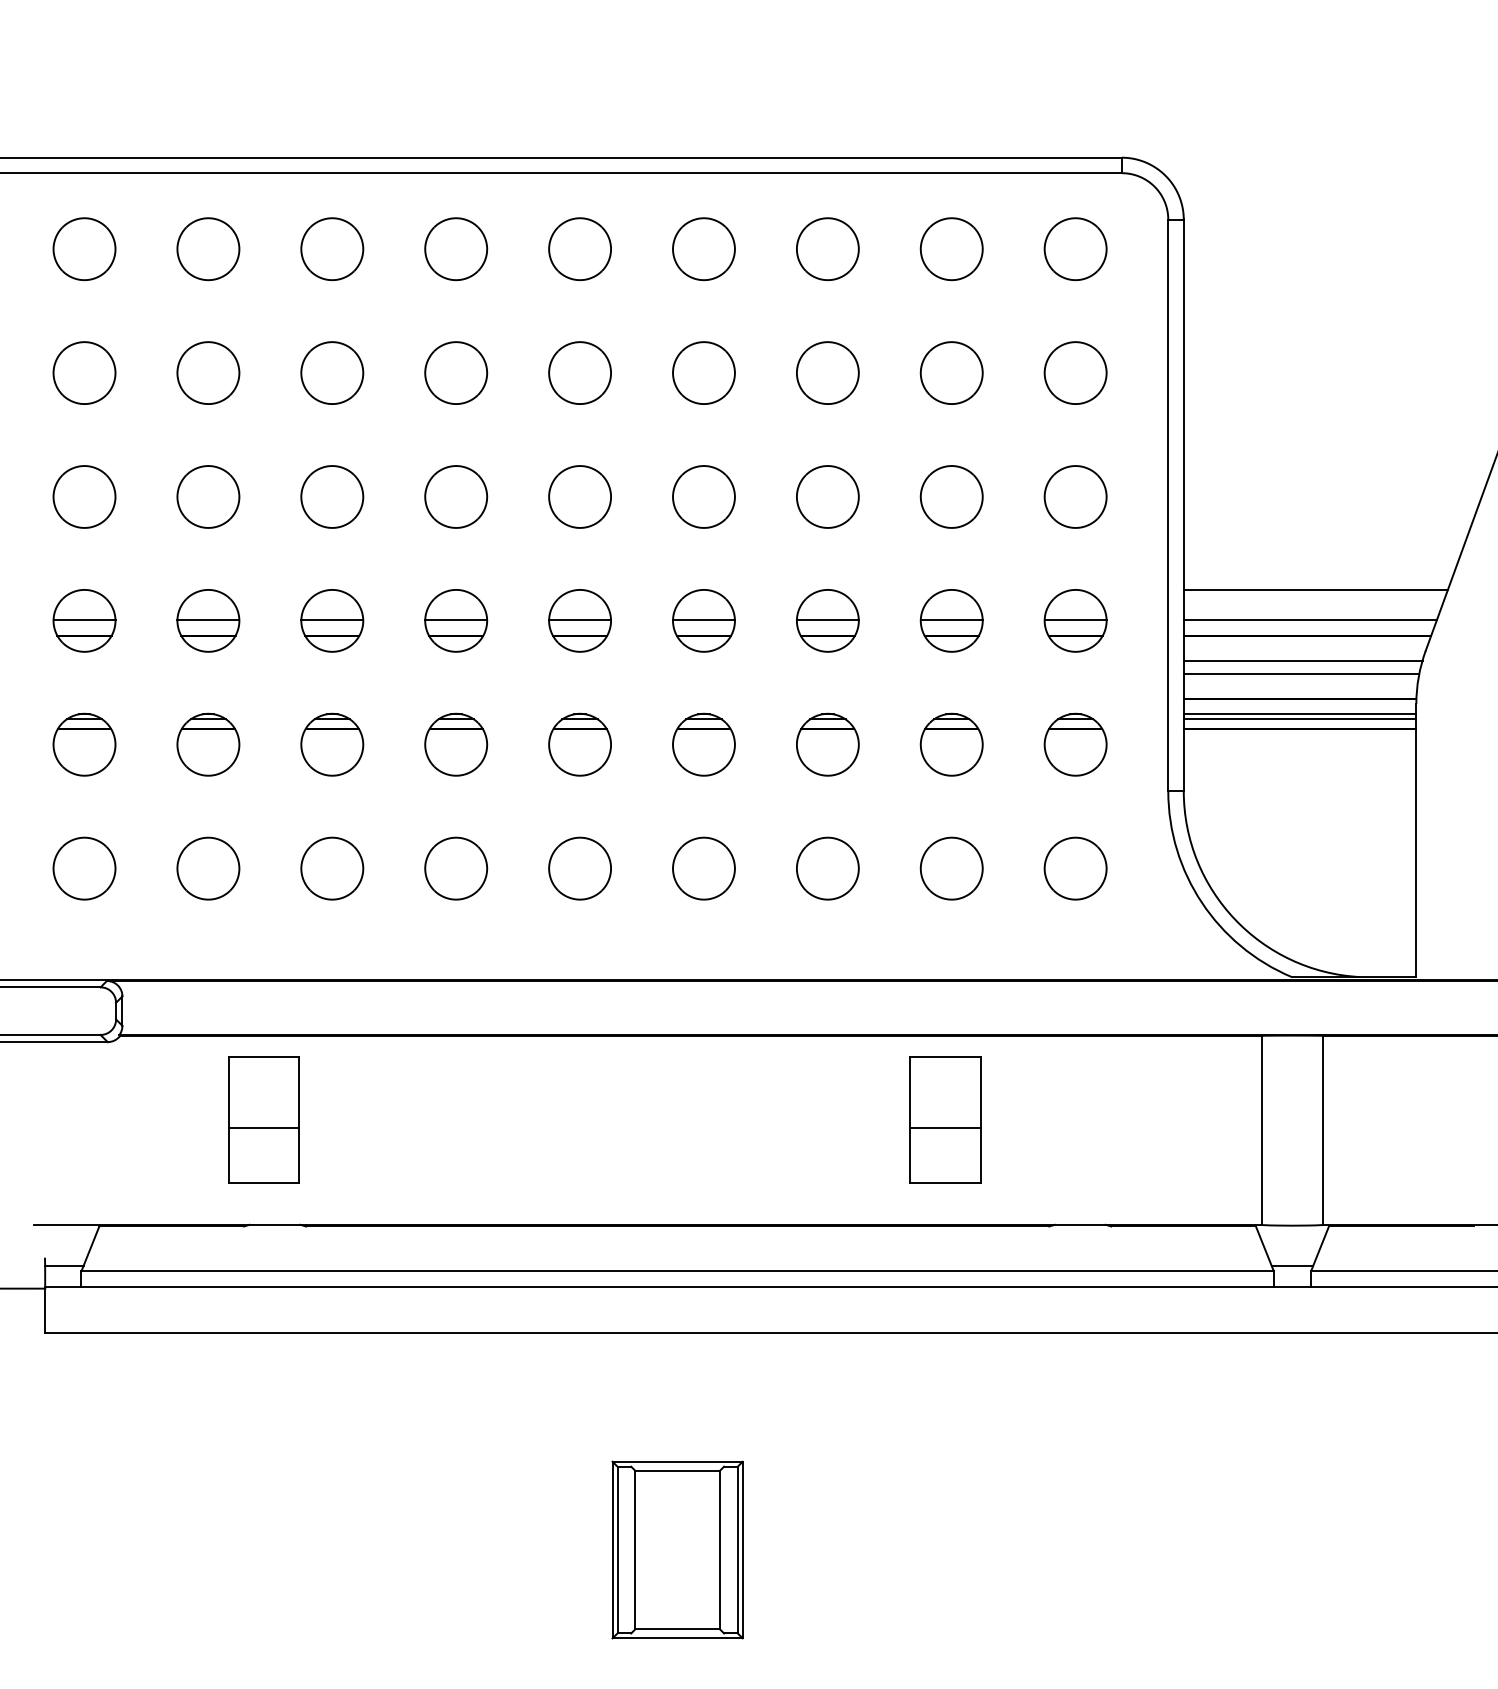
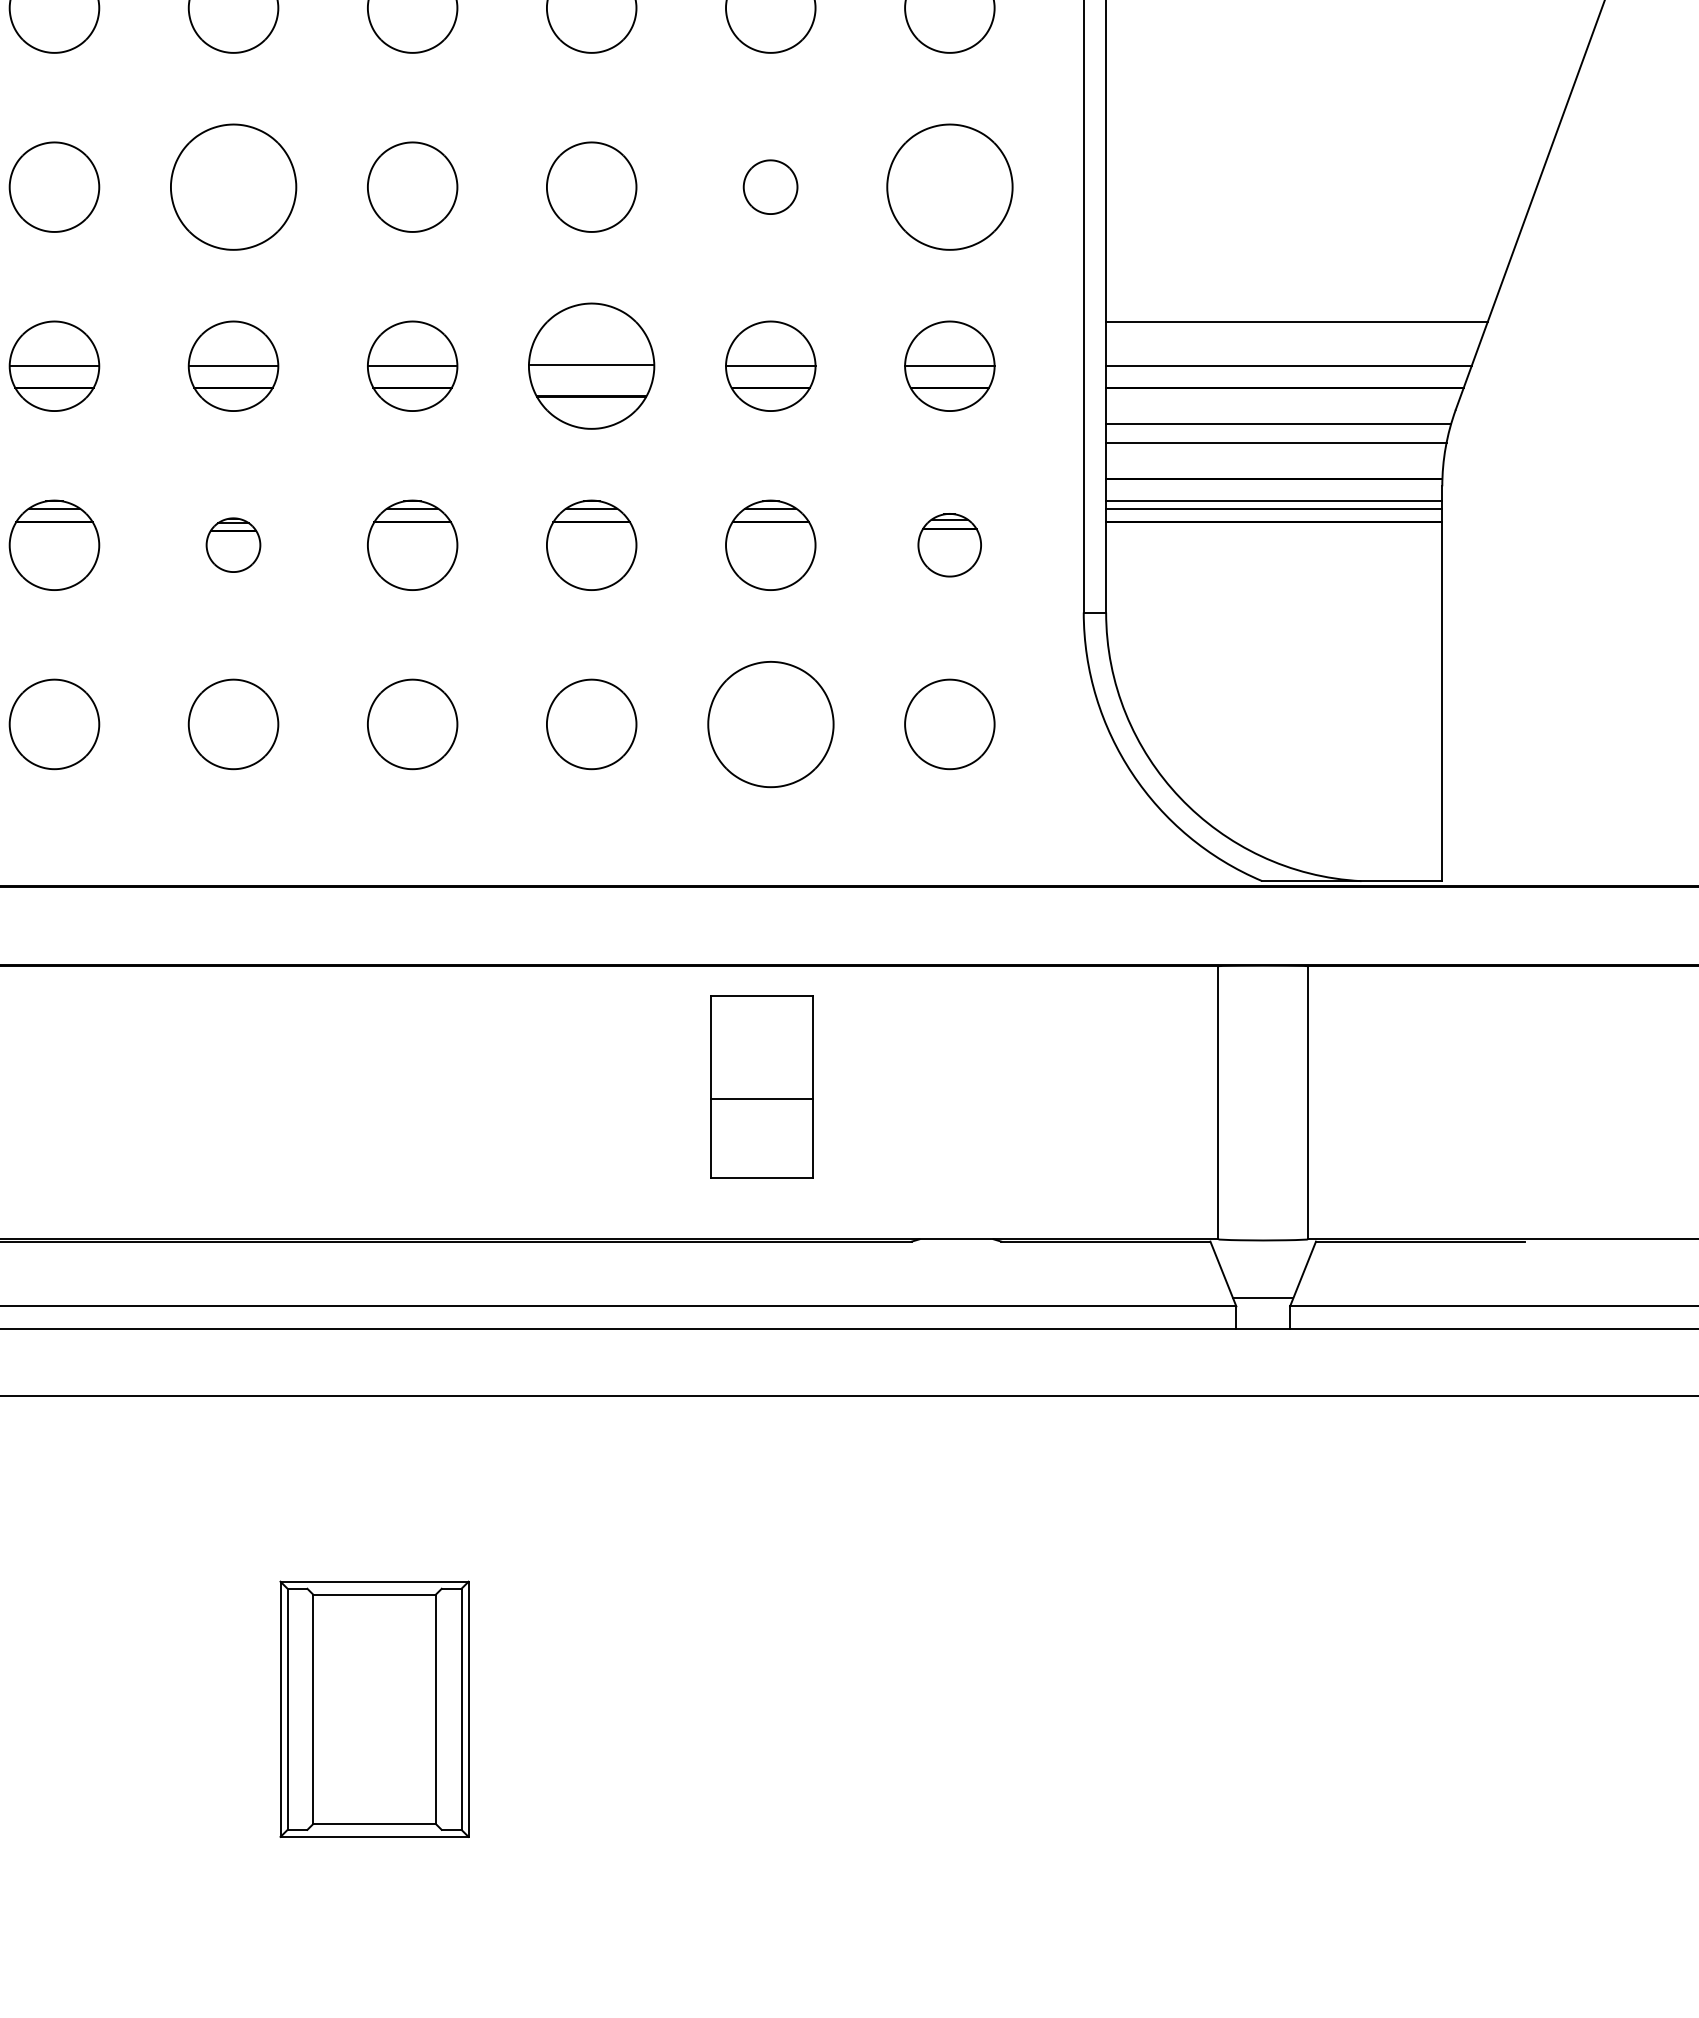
part: (579, 496) -> (232, 186), size x1.4
part: (951, 496) -> (770, 186), size x0.6
part: (1075, 496) -> (949, 186), size x1.4
part: (827, 620) -> (591, 365), size x1.4
part: (579, 744) -> (232, 544), size x0.6
part: (1075, 744) -> (949, 544), size x0.7
part: (951, 868) -> (770, 724), size x1.4

